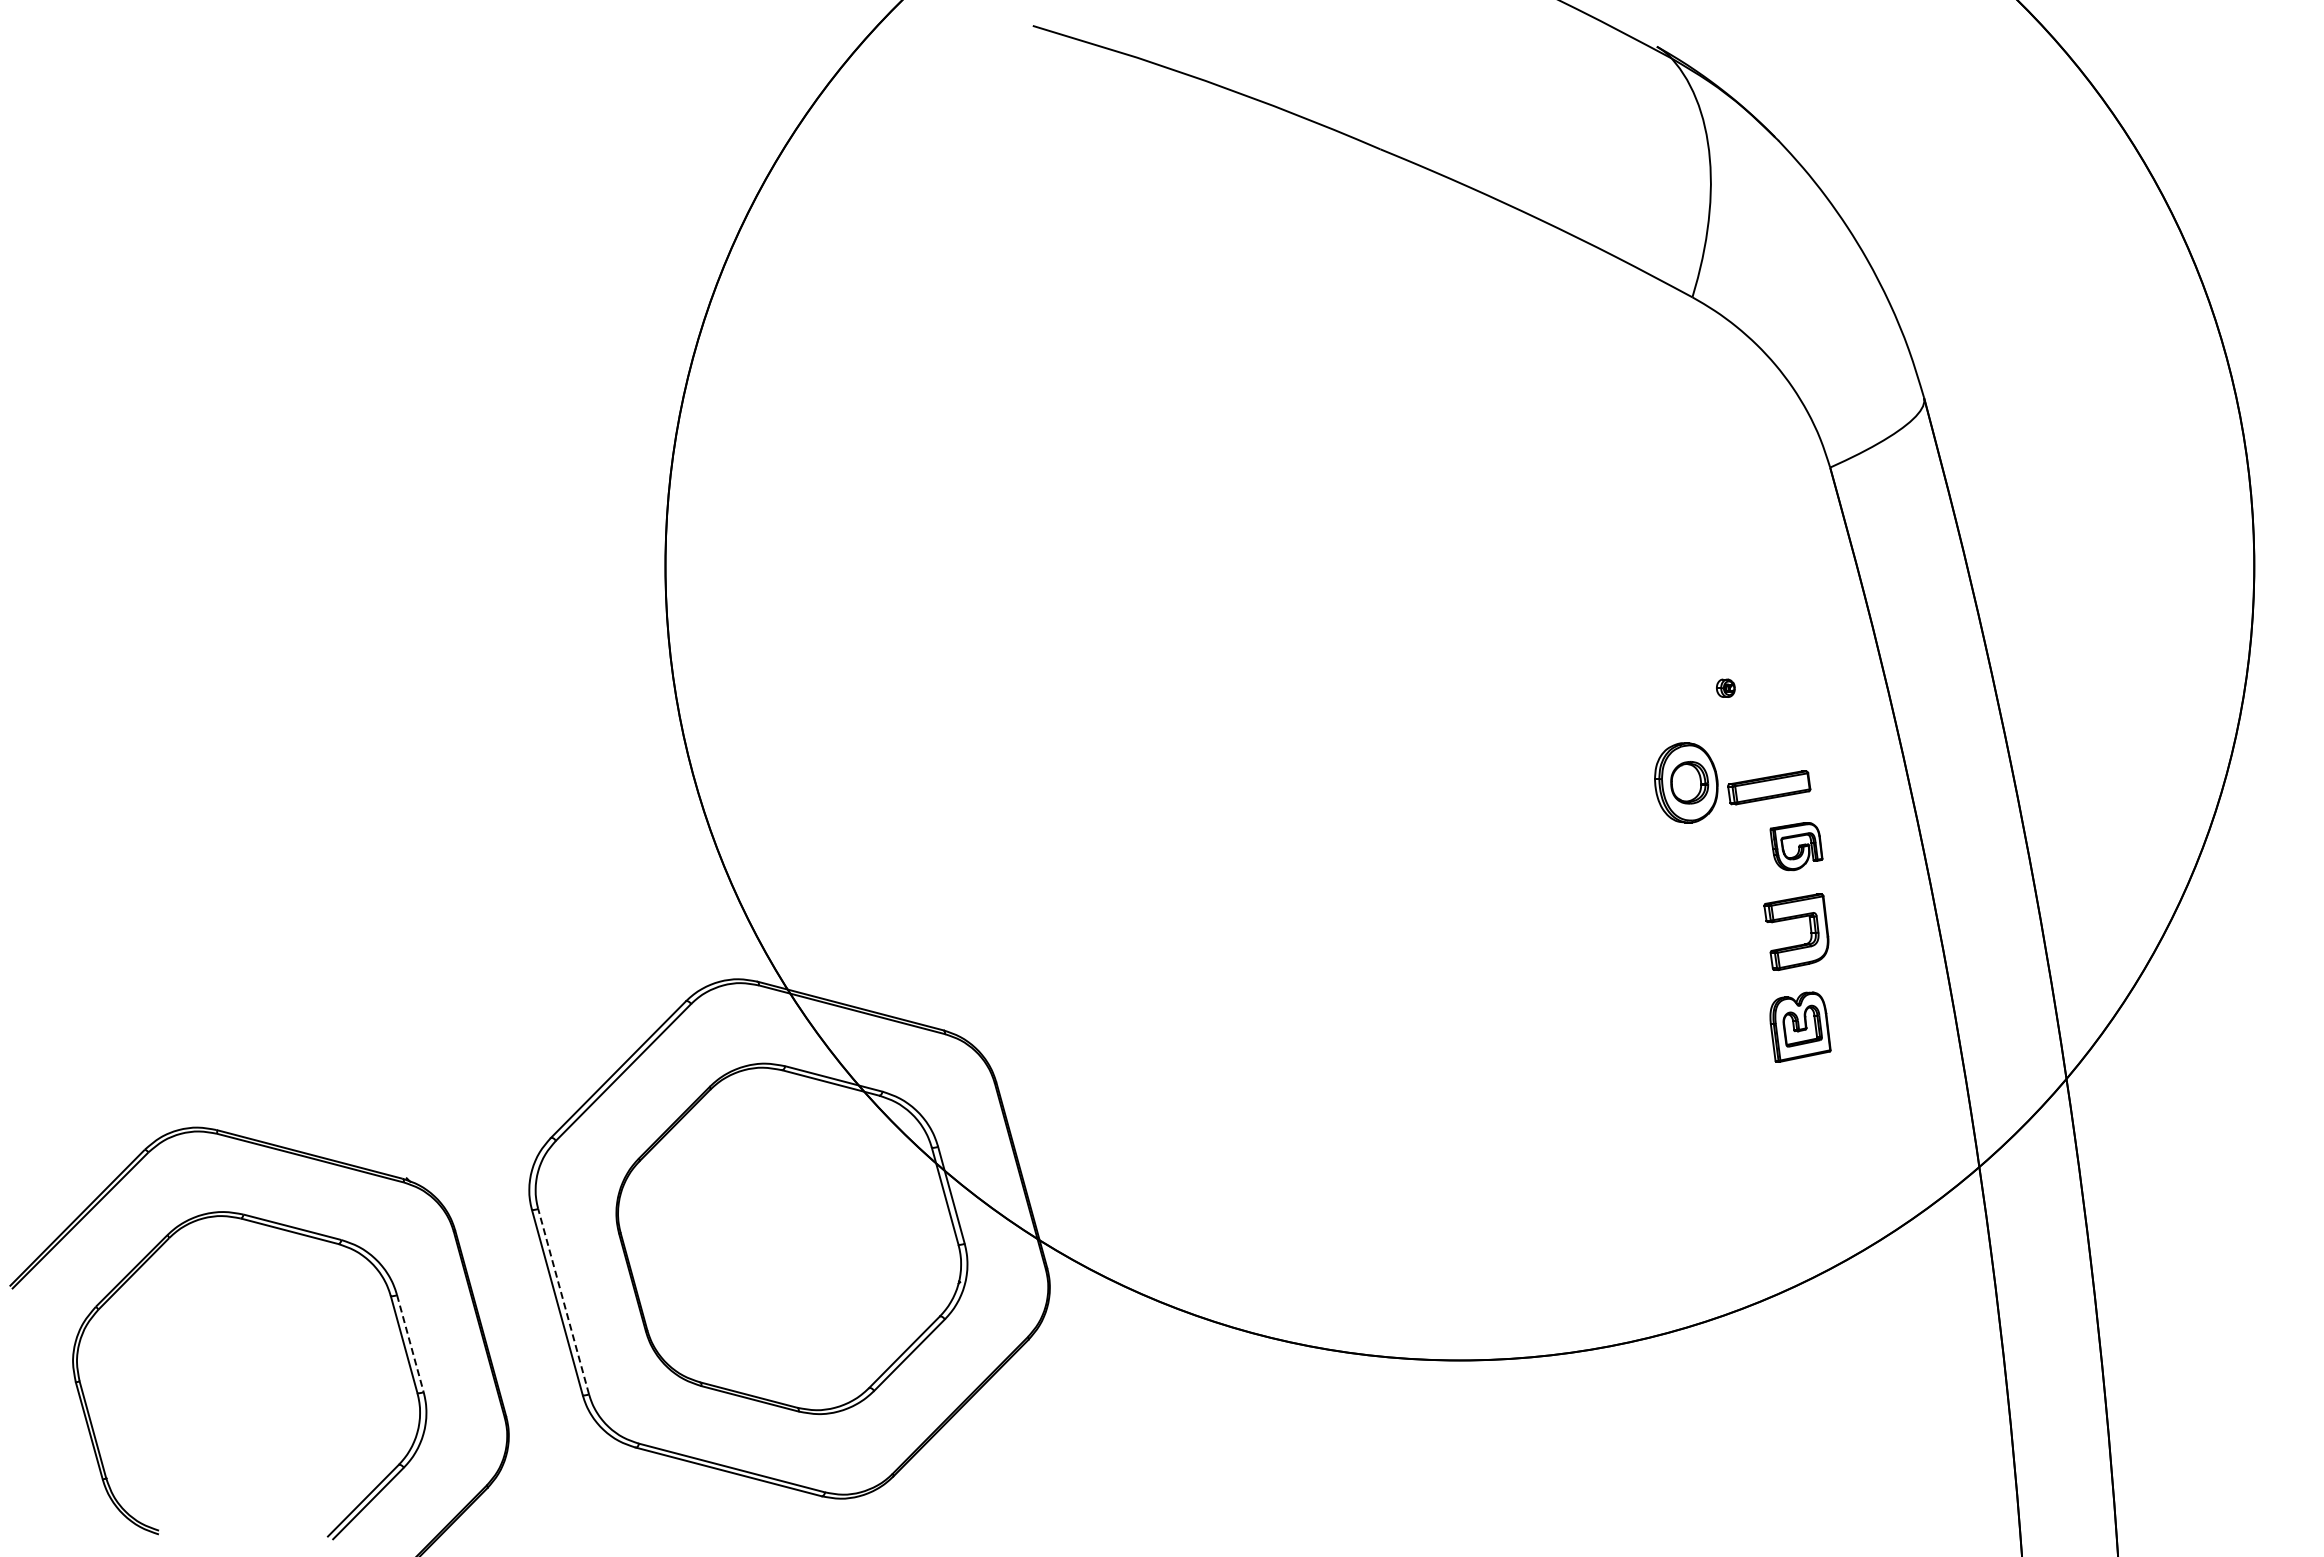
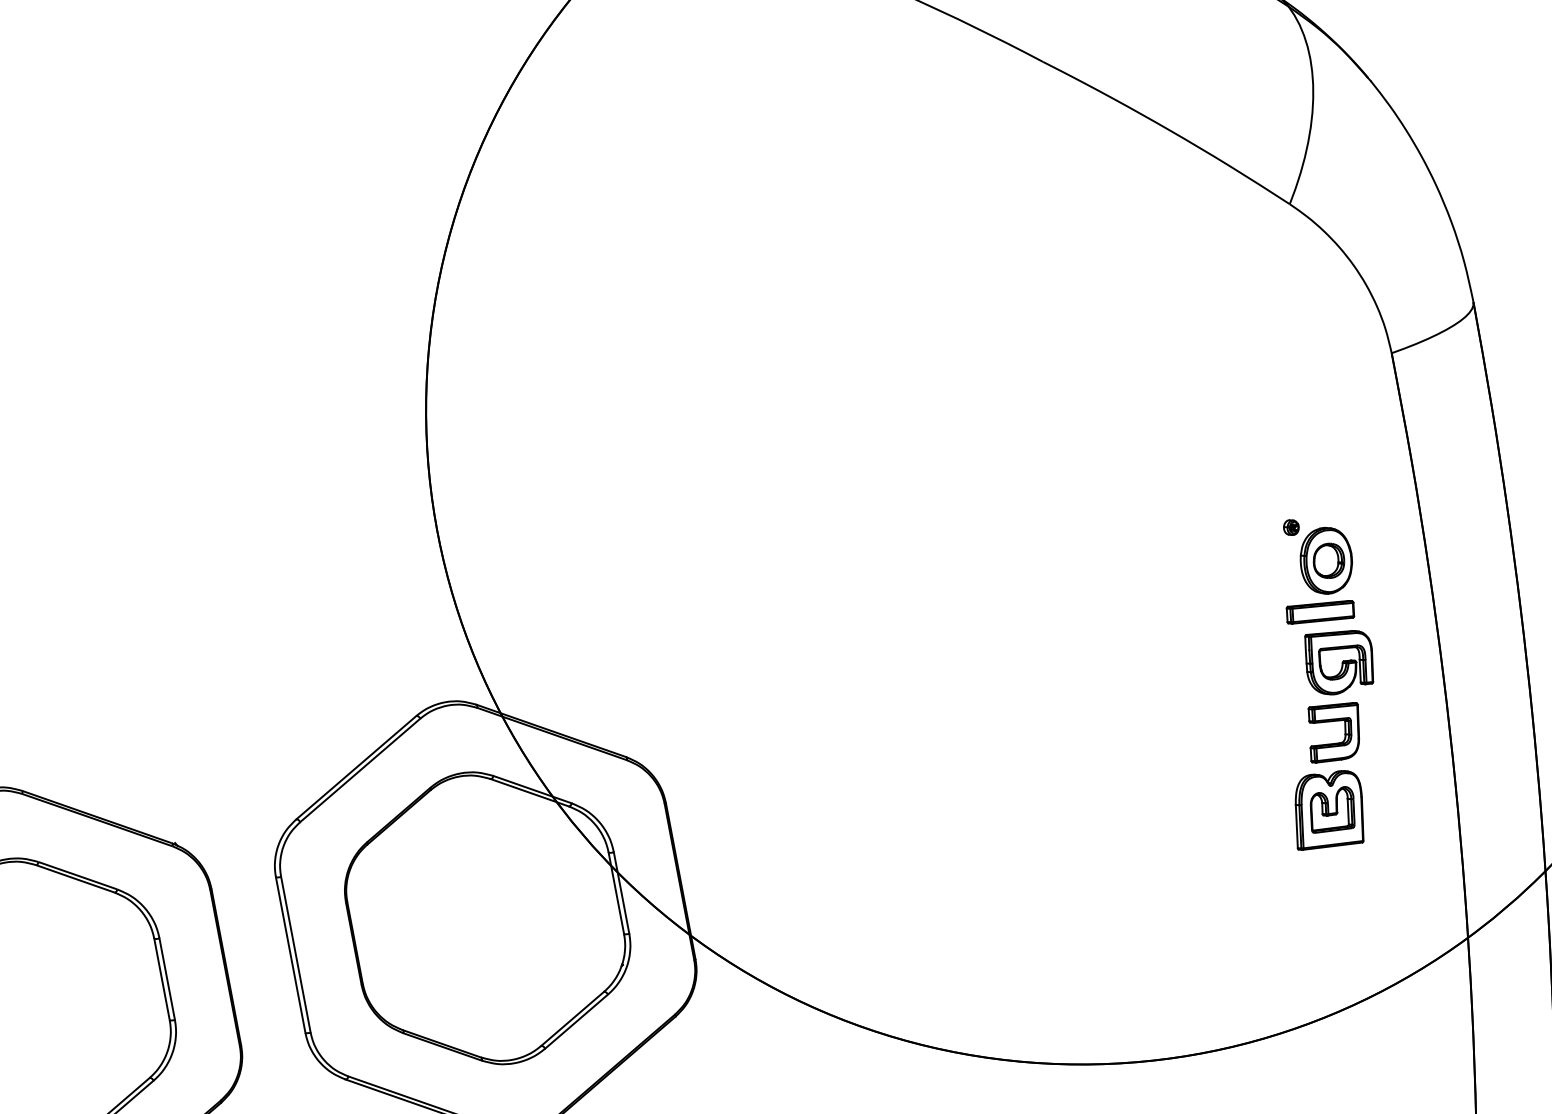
part: (1686, 782) -> (1326, 560), moved
part: (1796, 846) -> (1338, 662), size x1.67
part: (1800, 1026) -> (1330, 810), size x1.43
line: (563, 1301) -> (295, 954), dashed -> solid
line: (410, 1344) -> (167, 979), dashed -> solid

